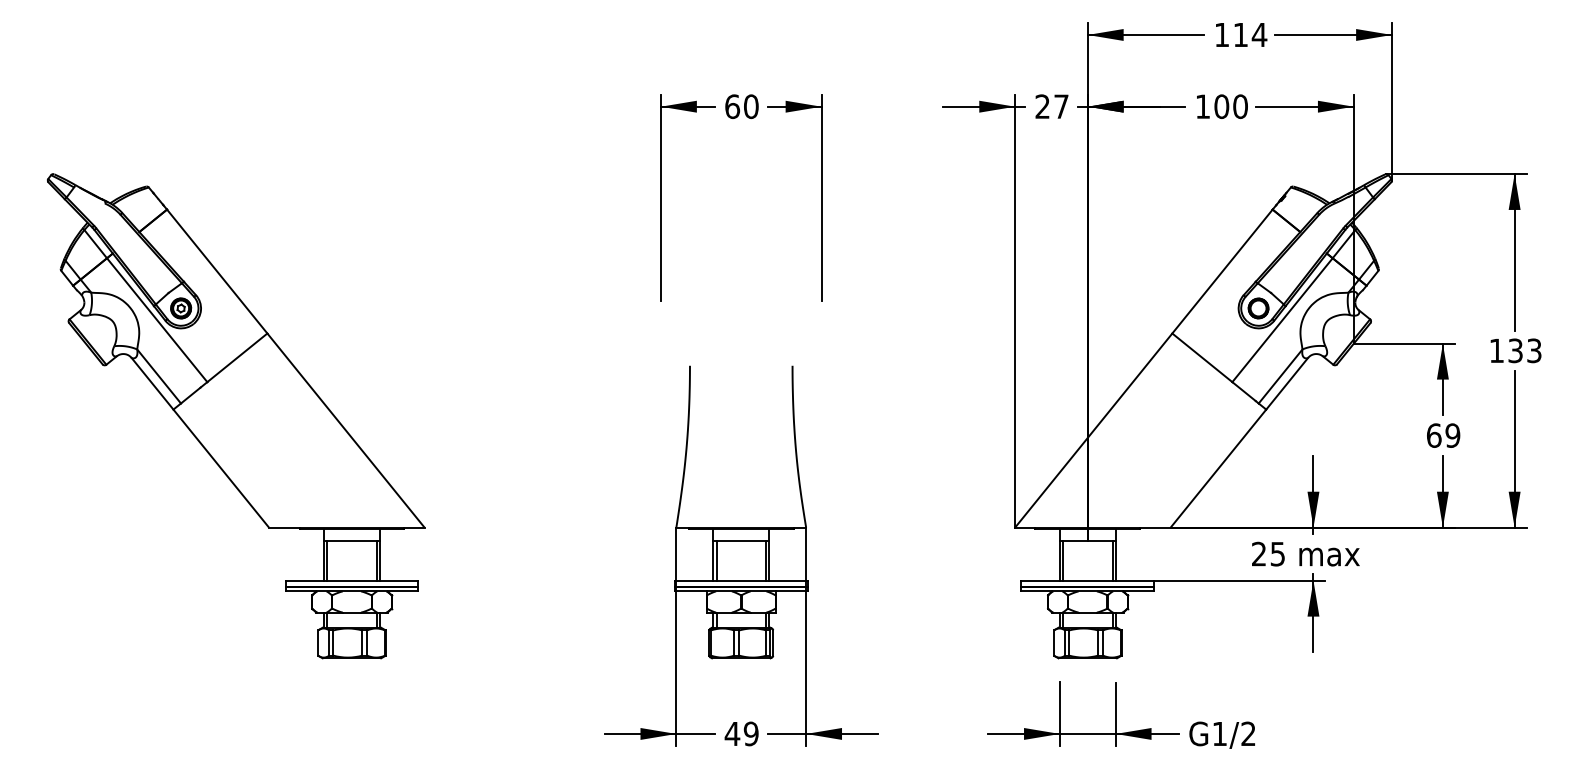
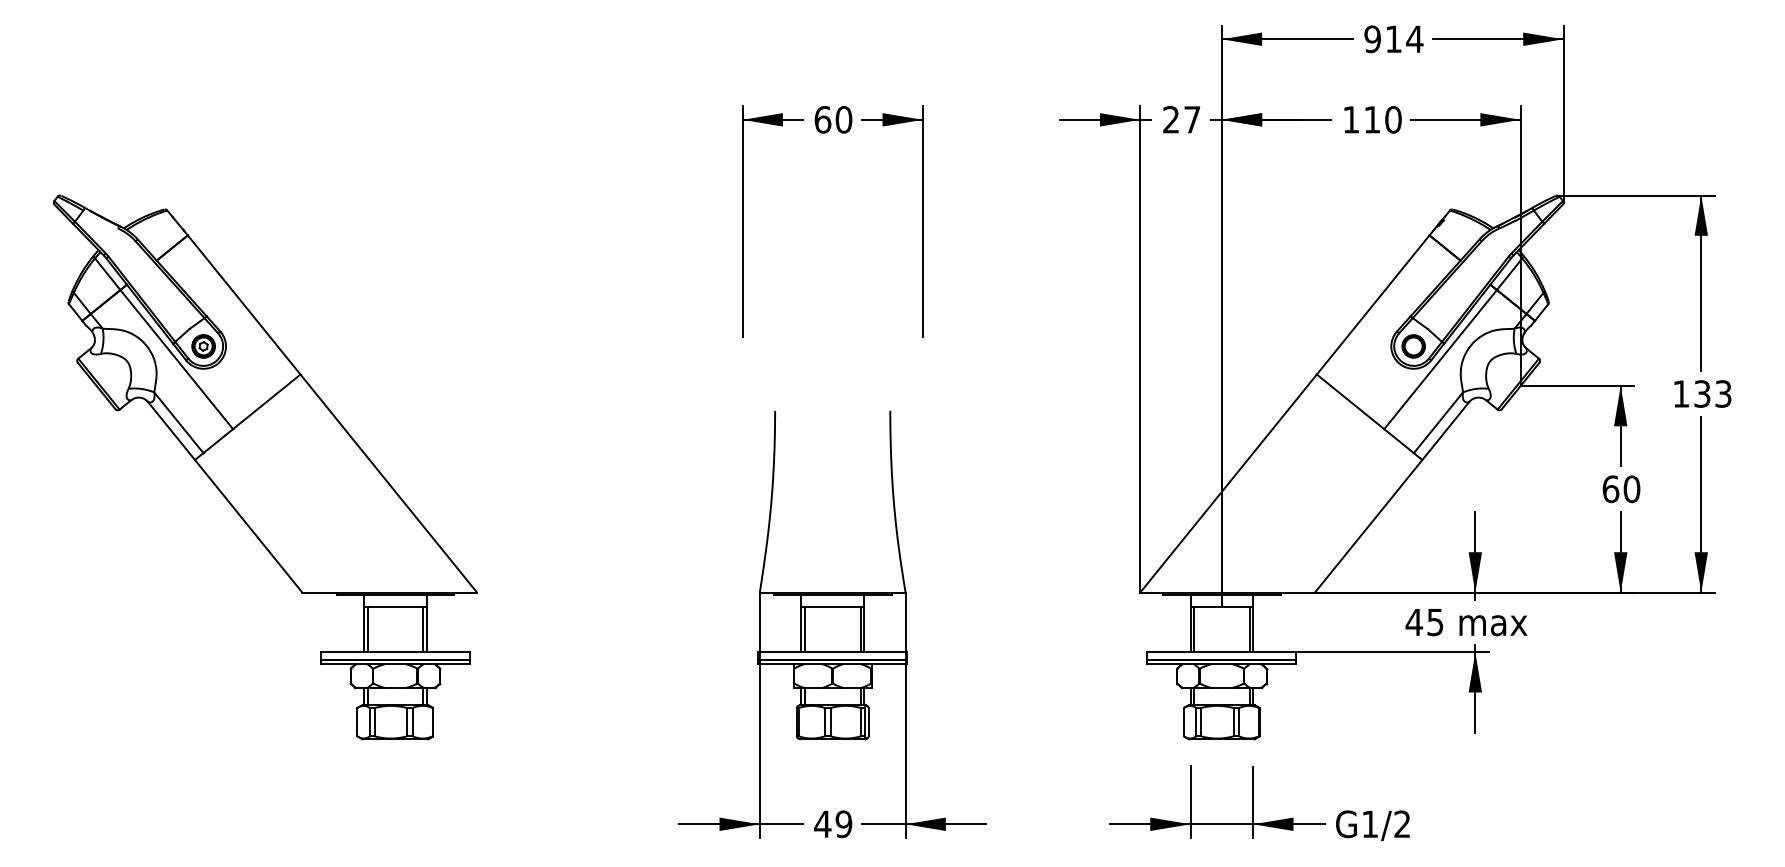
text: (1221, 35) -> (1372, 39), 114 -> 914
text: (1221, 106) -> (1372, 119), 100 -> 110
text: (1452, 435) -> (1631, 489), 69 -> 60
text: (1259, 553) -> (1414, 621), 25 -> 45

